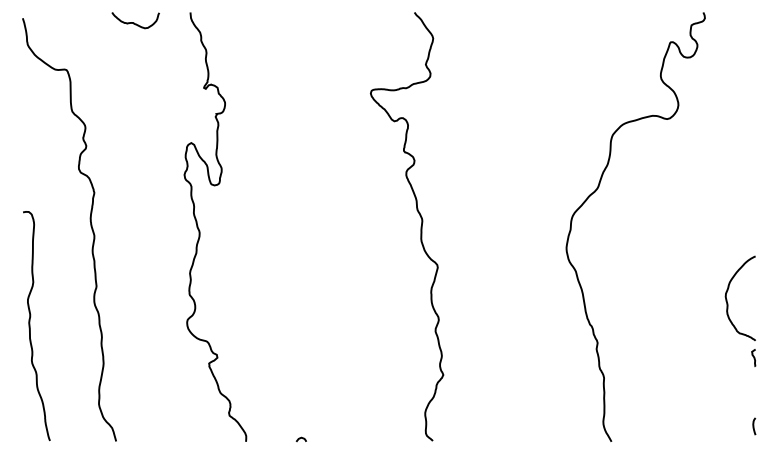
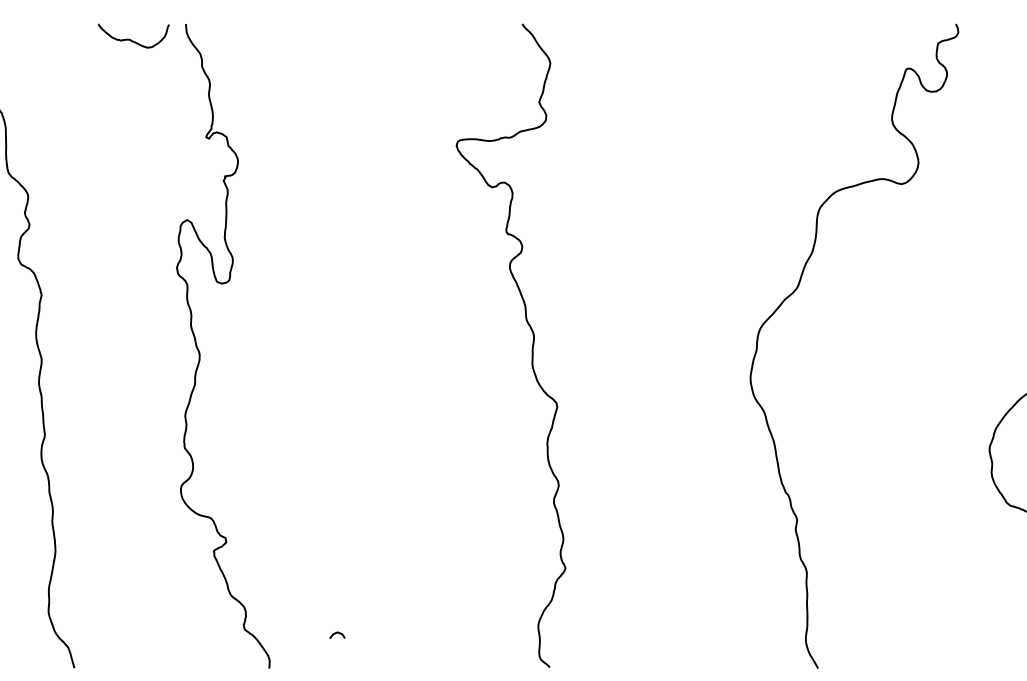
curve: (134, 22) -> (131, 39), moved
curve: (300, 439) -> (336, 635), moved

